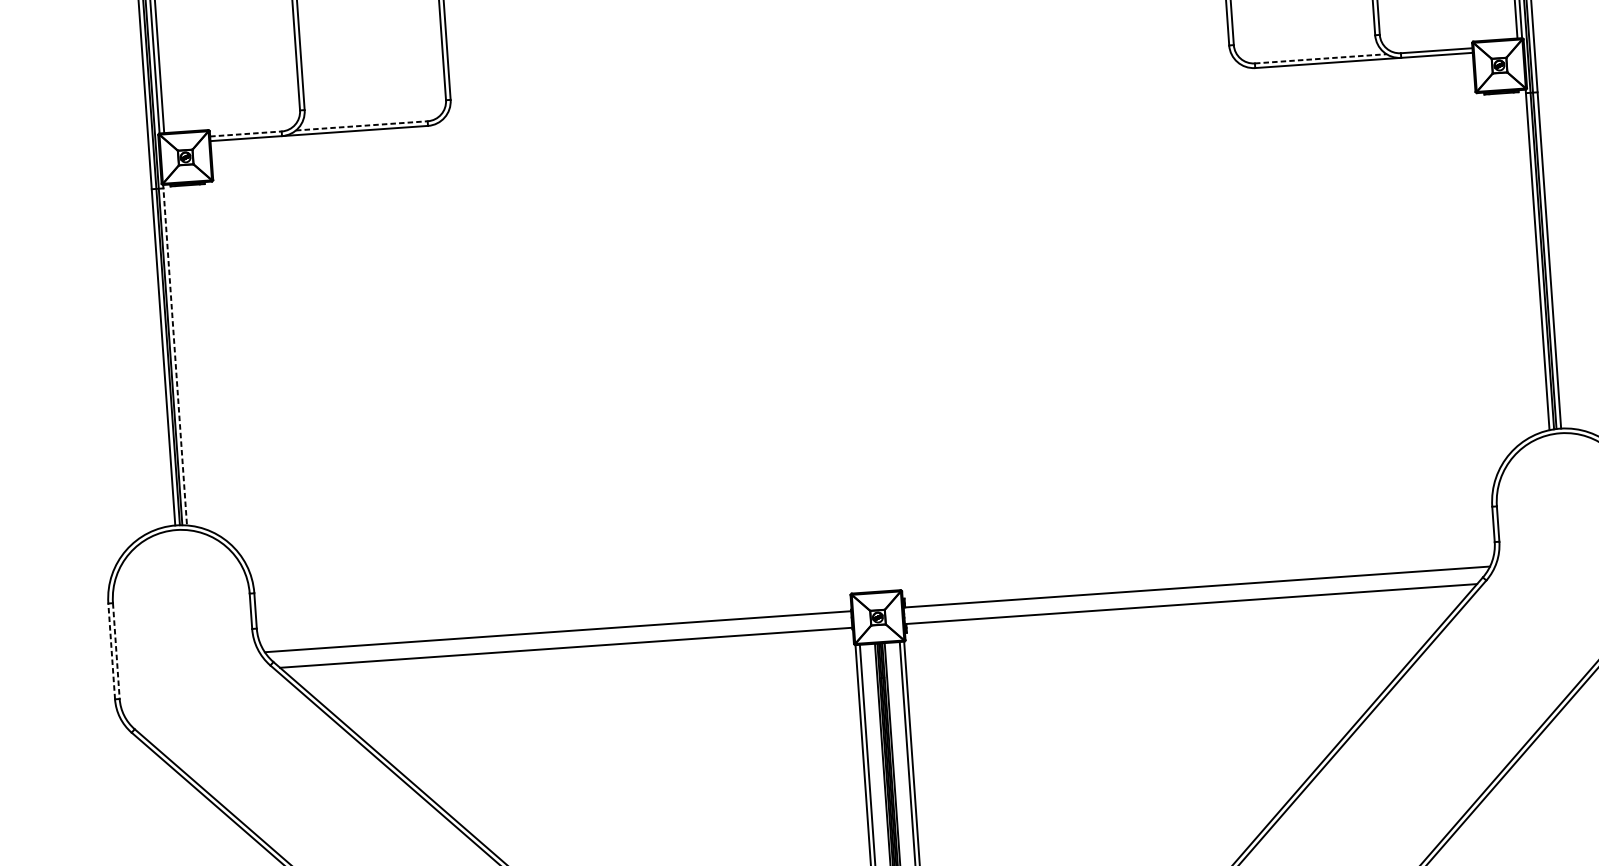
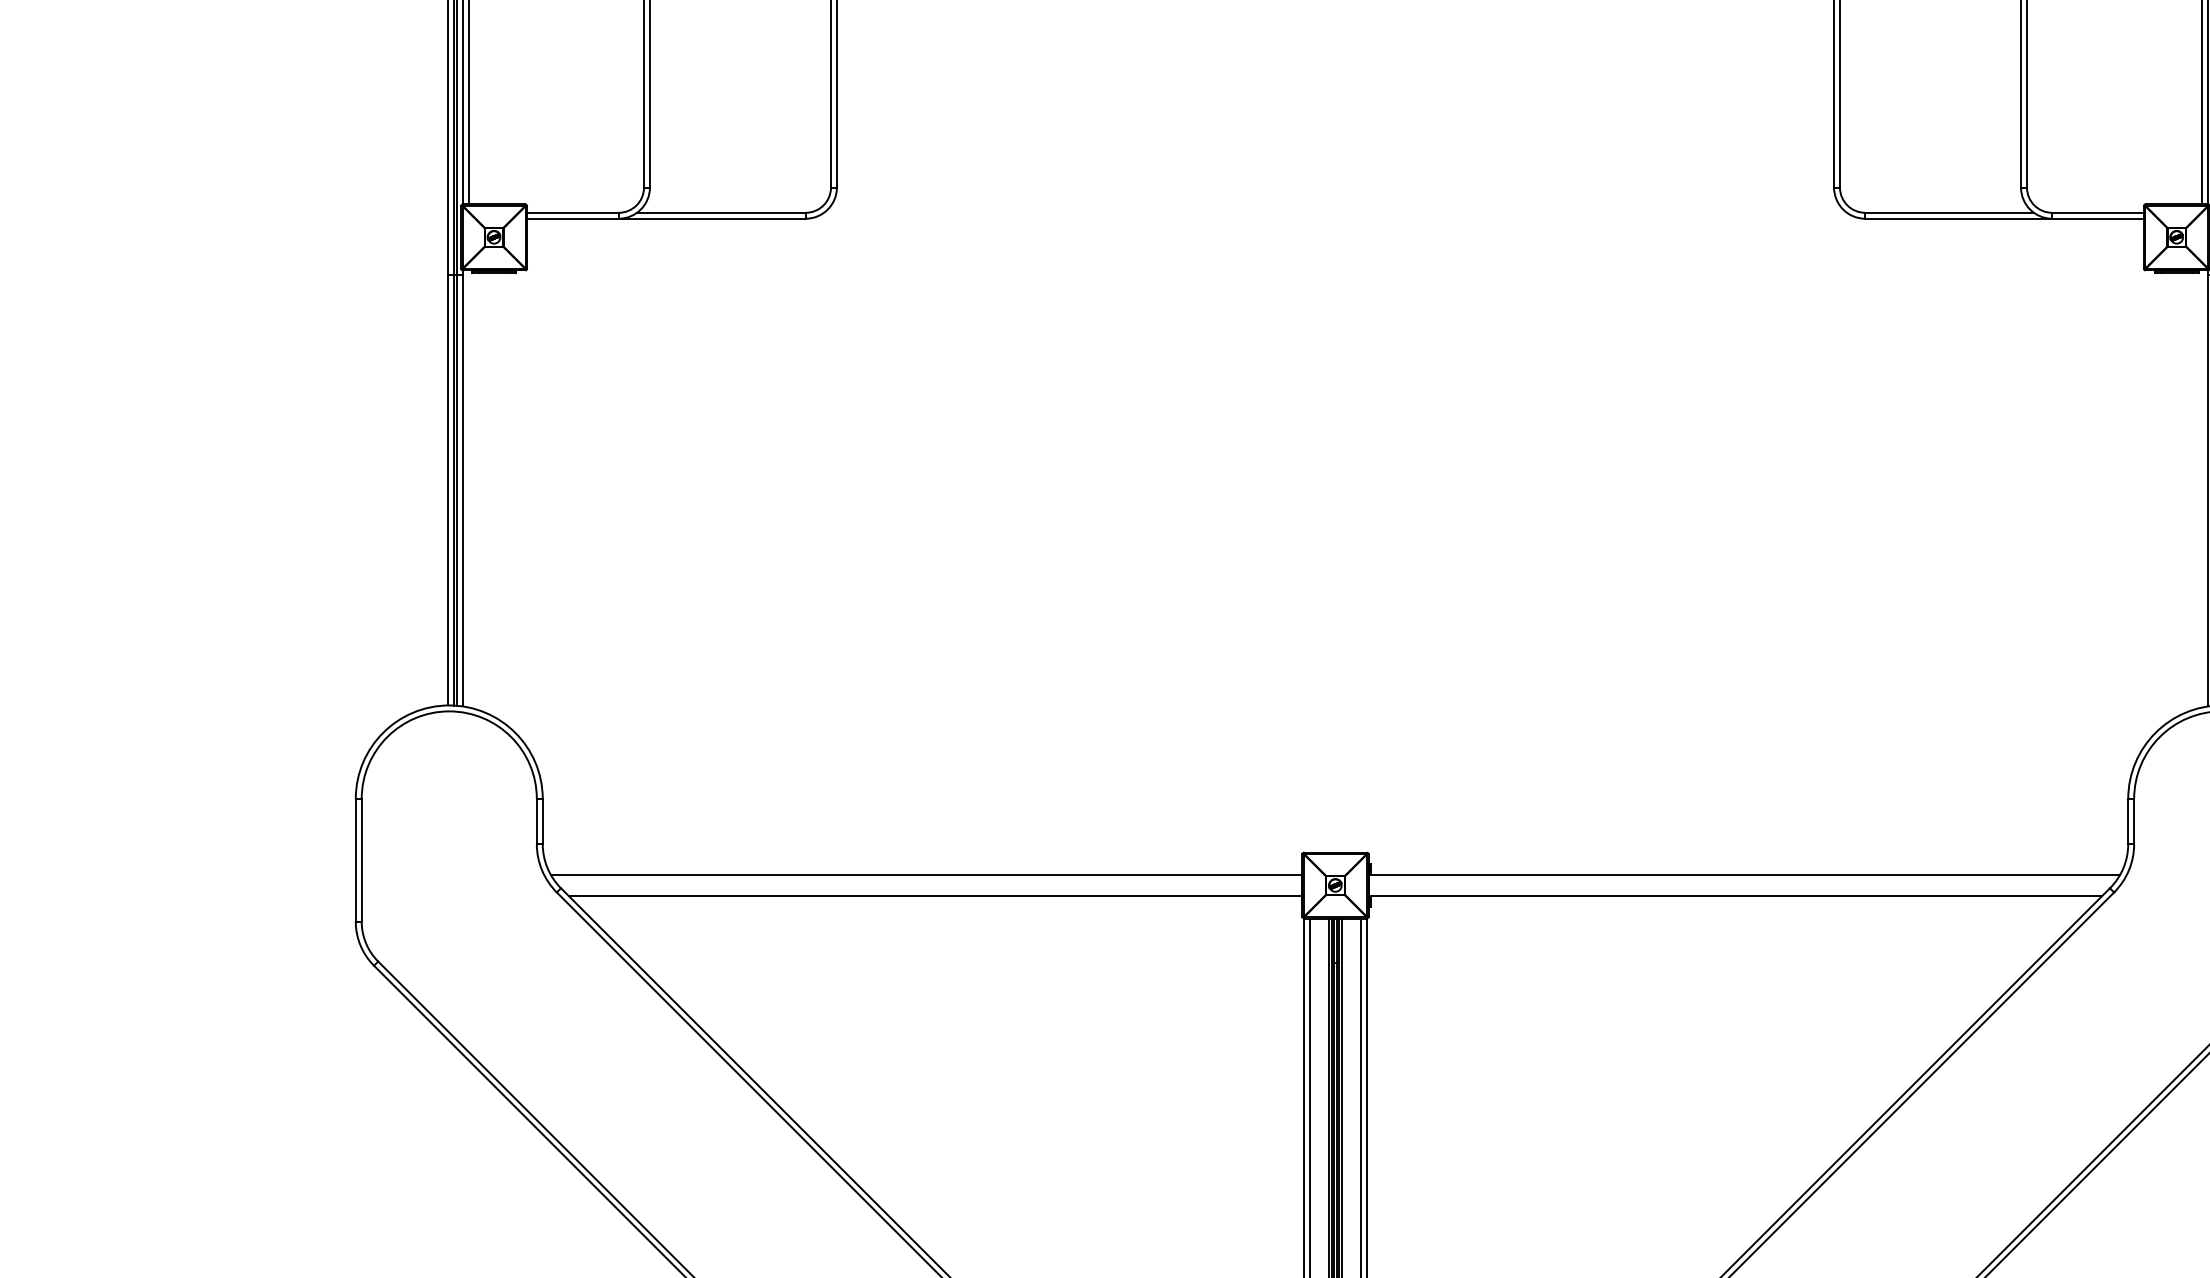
line: (1321, 58) -> (1950, 212), dashed -> solid
line: (361, 125) -> (721, 212), dashed -> solid
line: (245, 133) -> (572, 212), dashed -> solid
line: (174, 354) -> (462, 487), dashed -> solid
line: (111, 650) -> (355, 859), dashed -> solid
line: (116, 651) -> (361, 860), dashed -> solid

